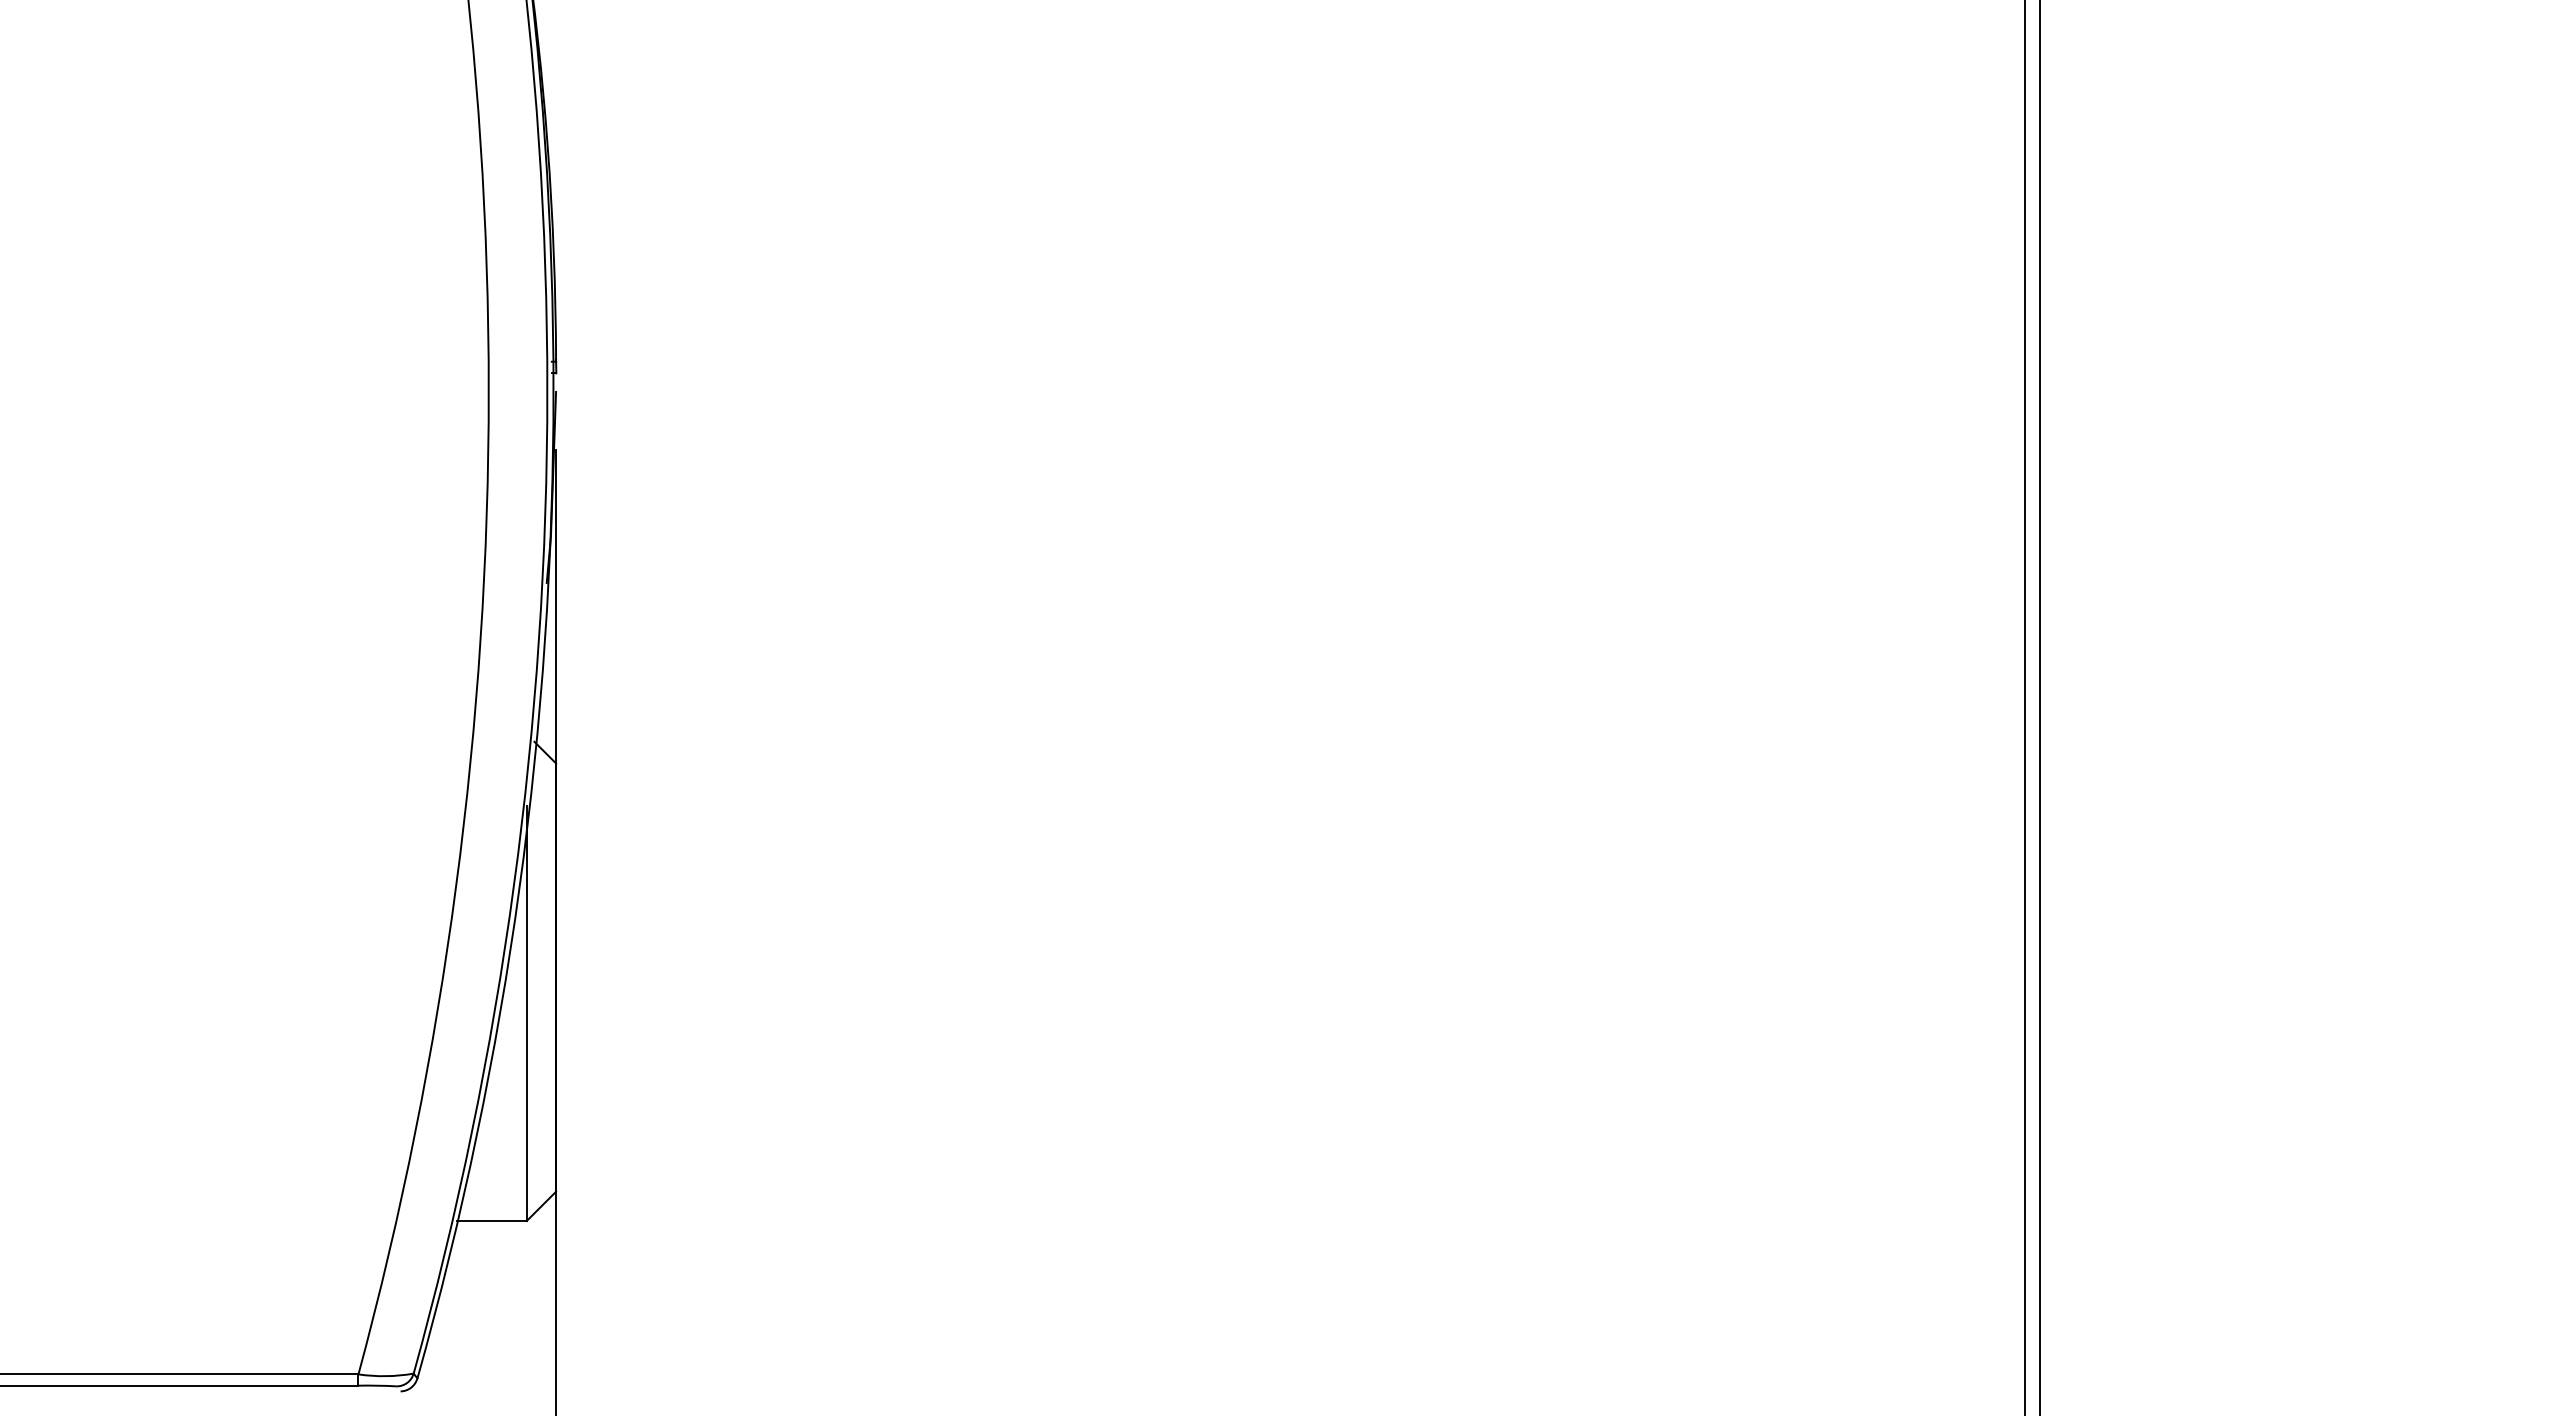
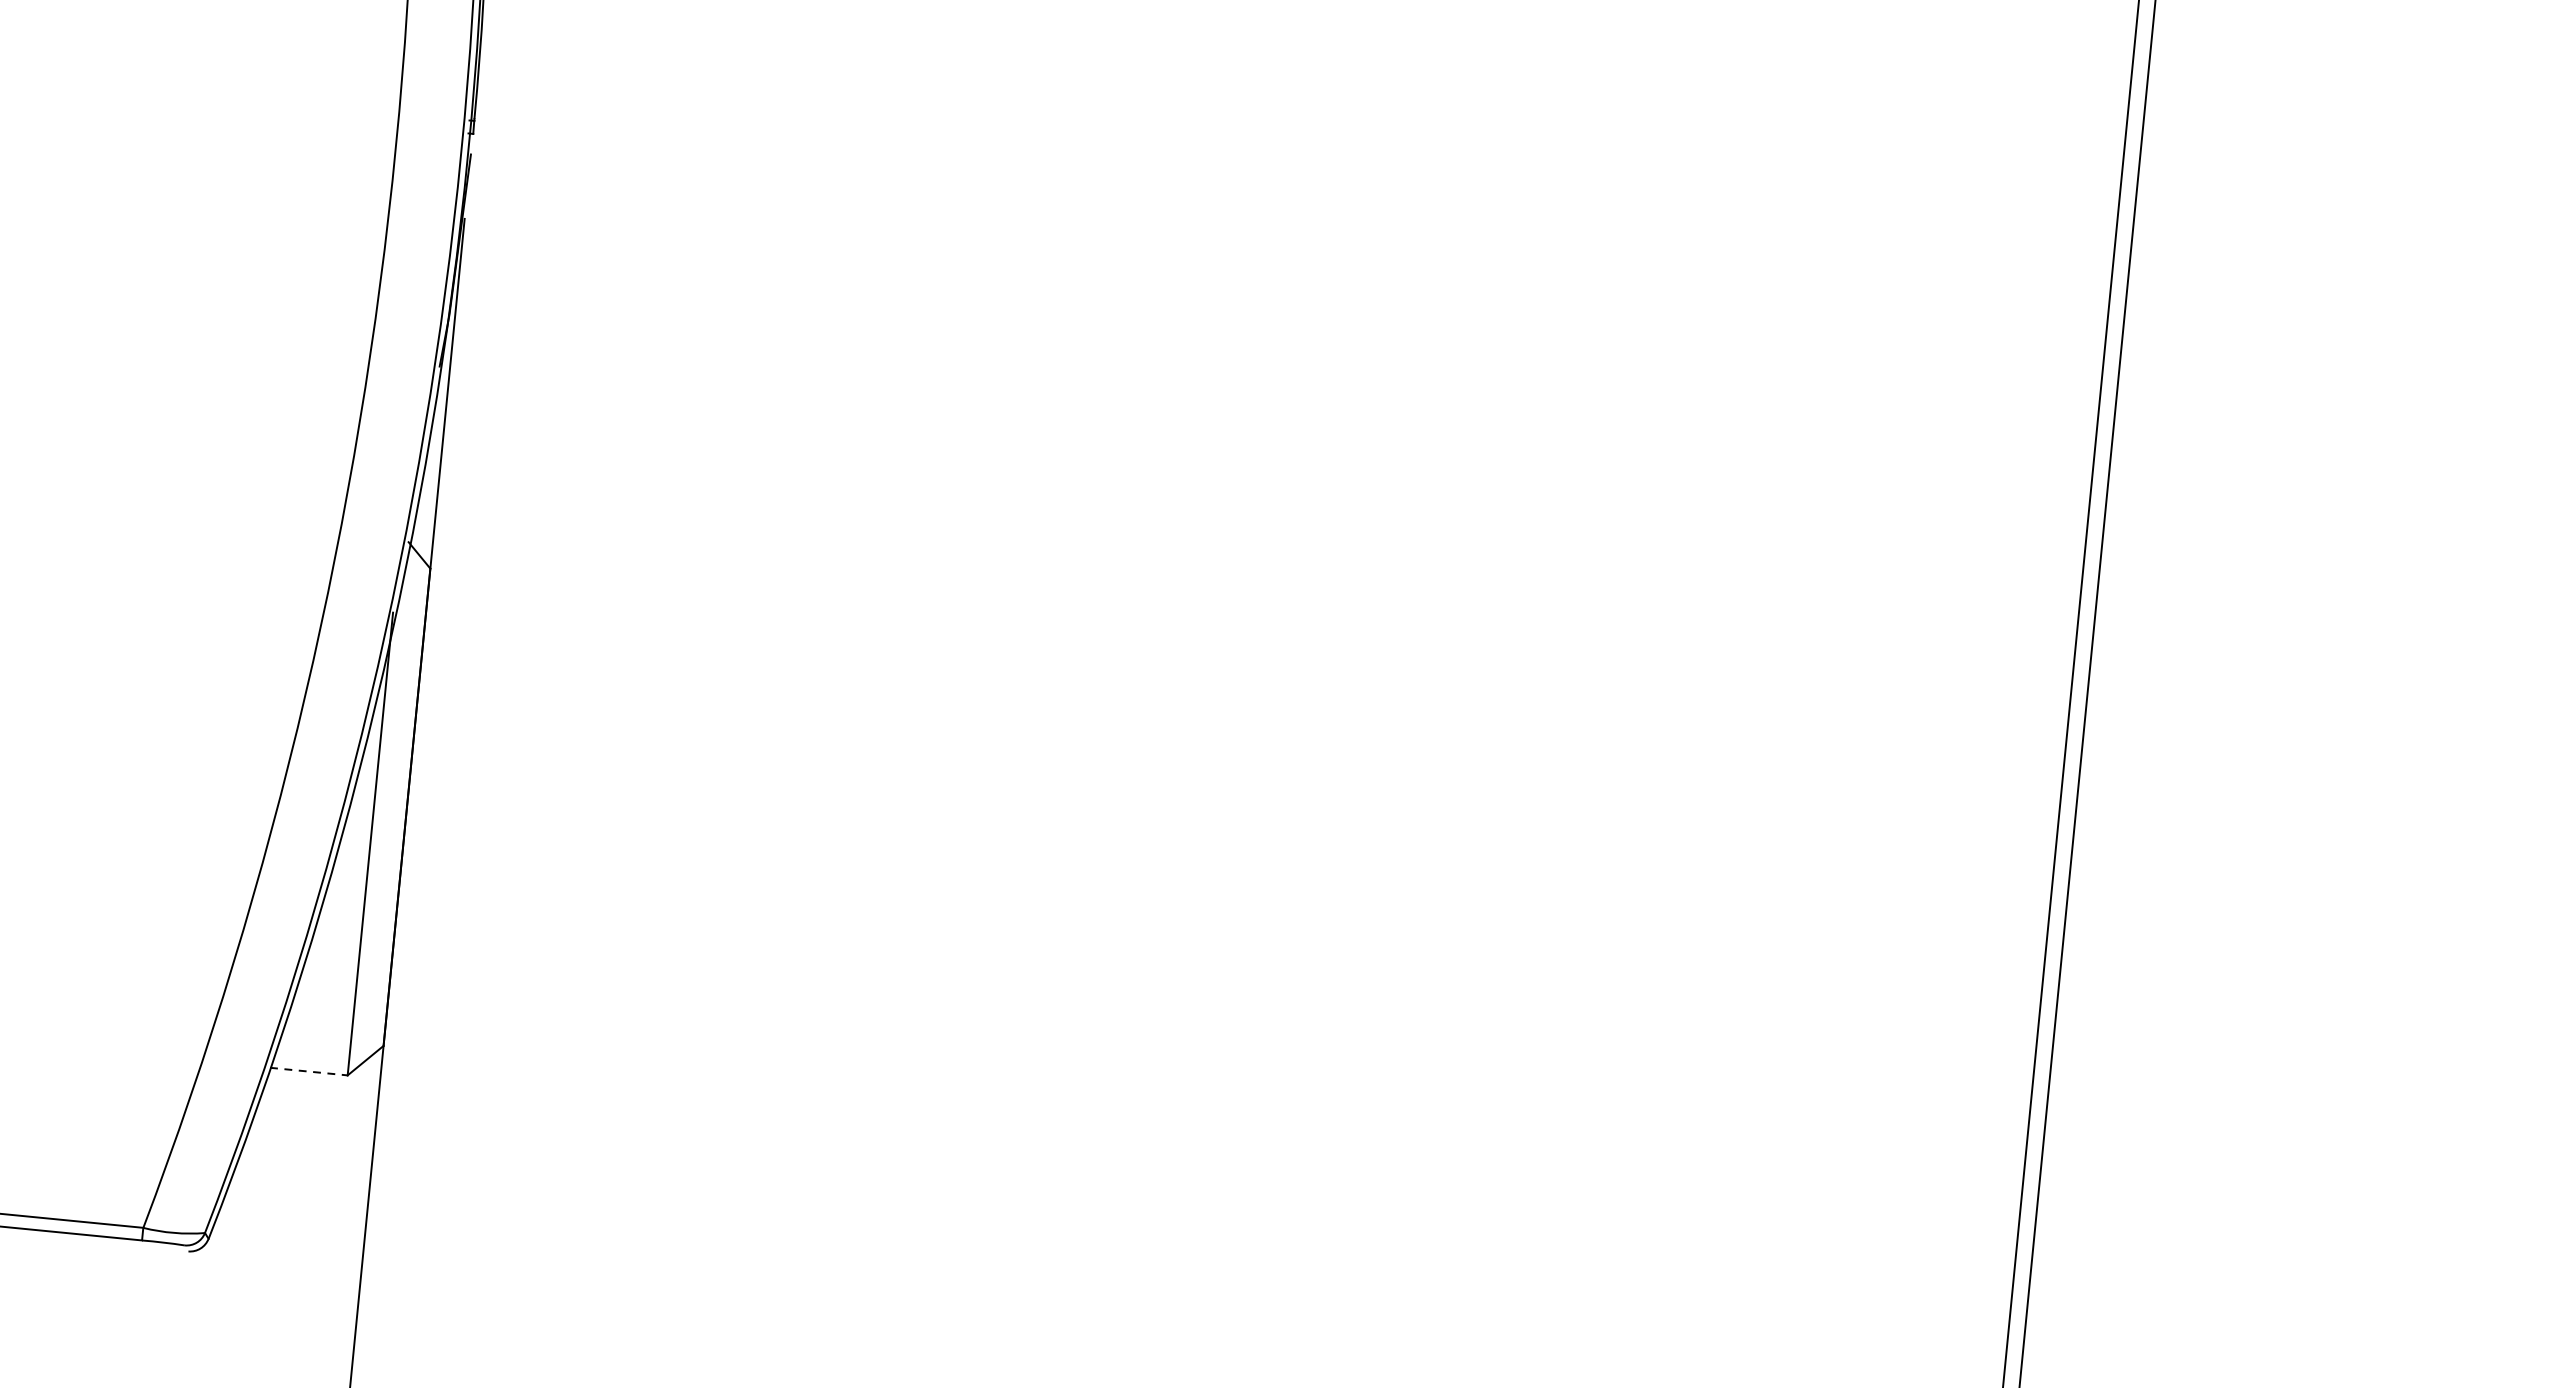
line: (491, 1221) -> (308, 1072), solid -> dashed

